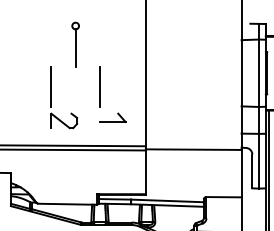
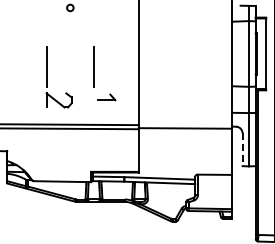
line: (75, 48) -> (70, 29), removed
part: (112, 117) -> (106, 97), size x0.7
line: (252, 172) -> (242, 150), solid -> dashed

